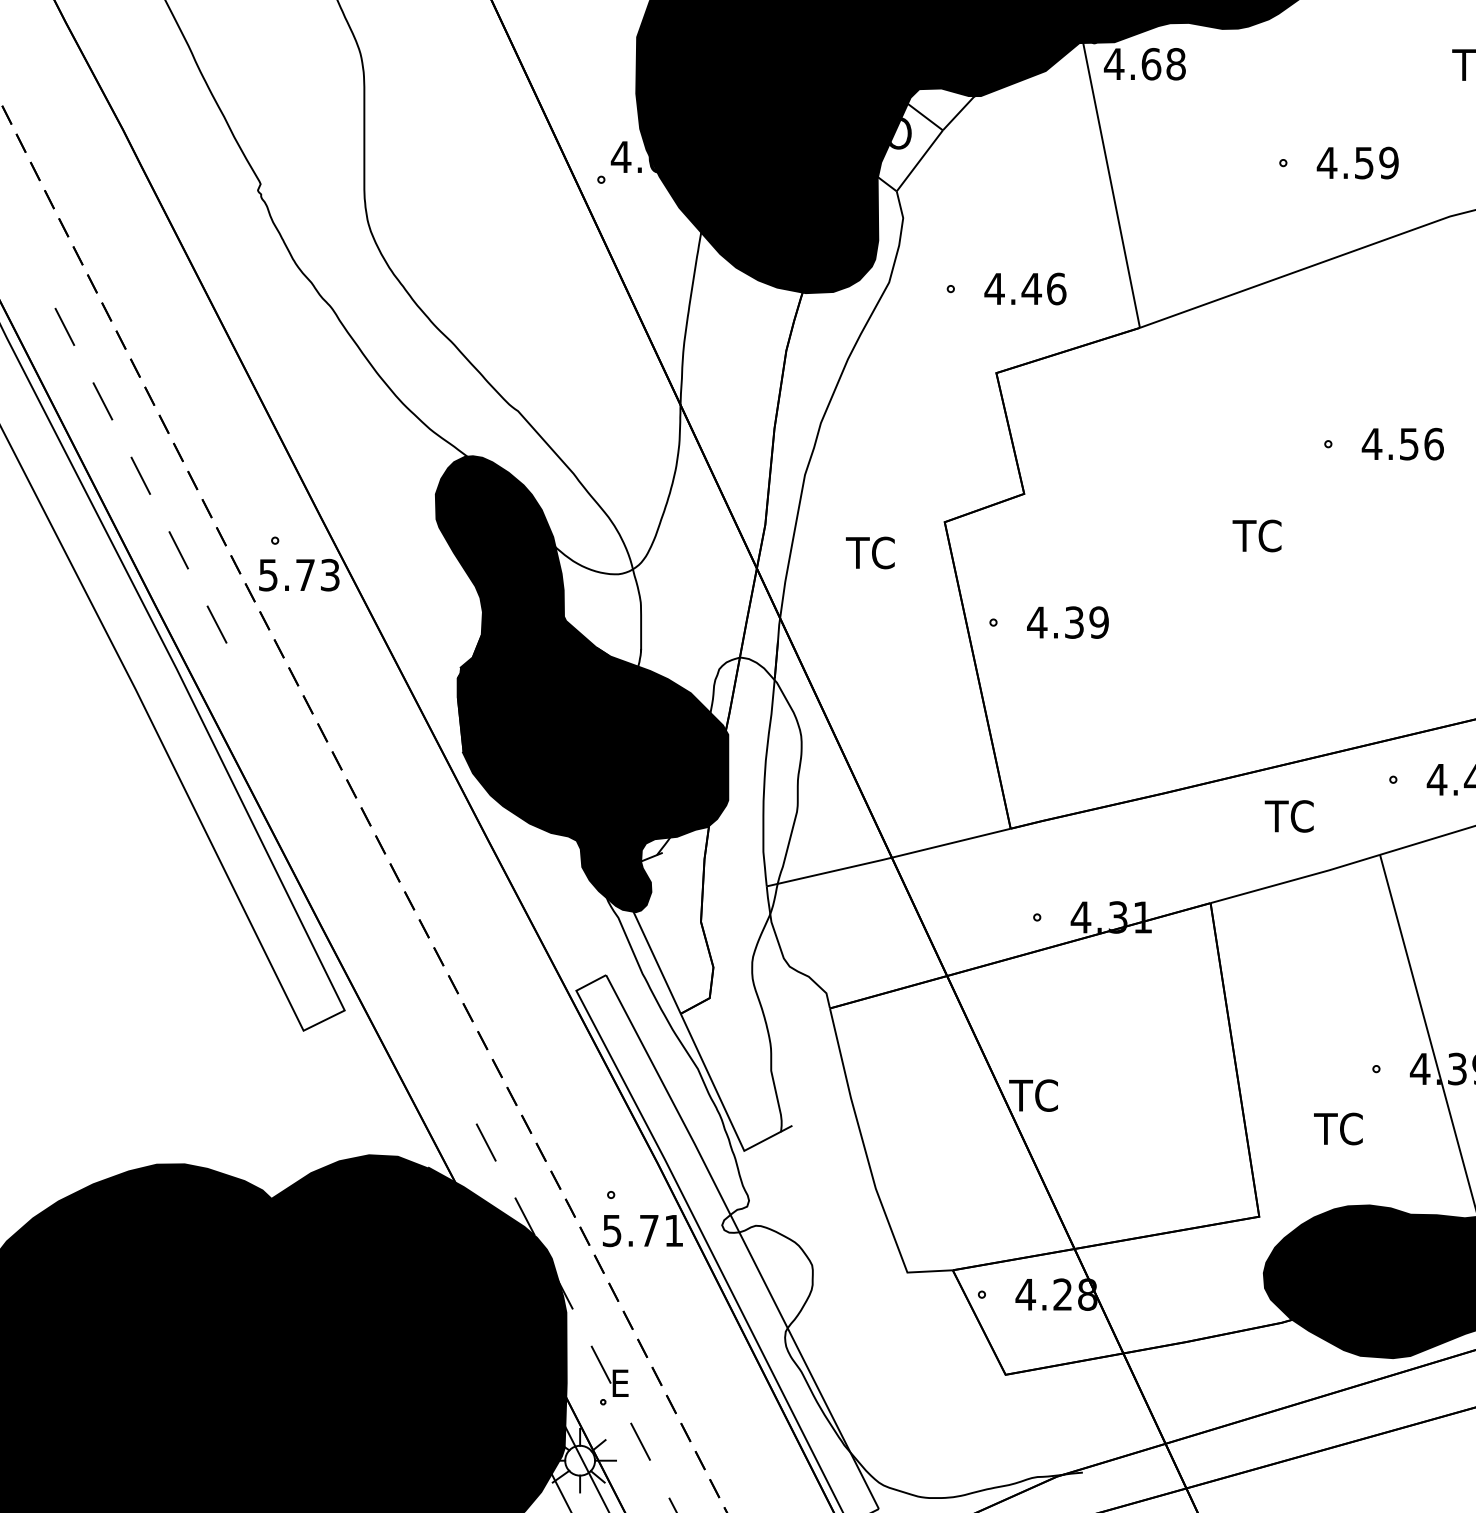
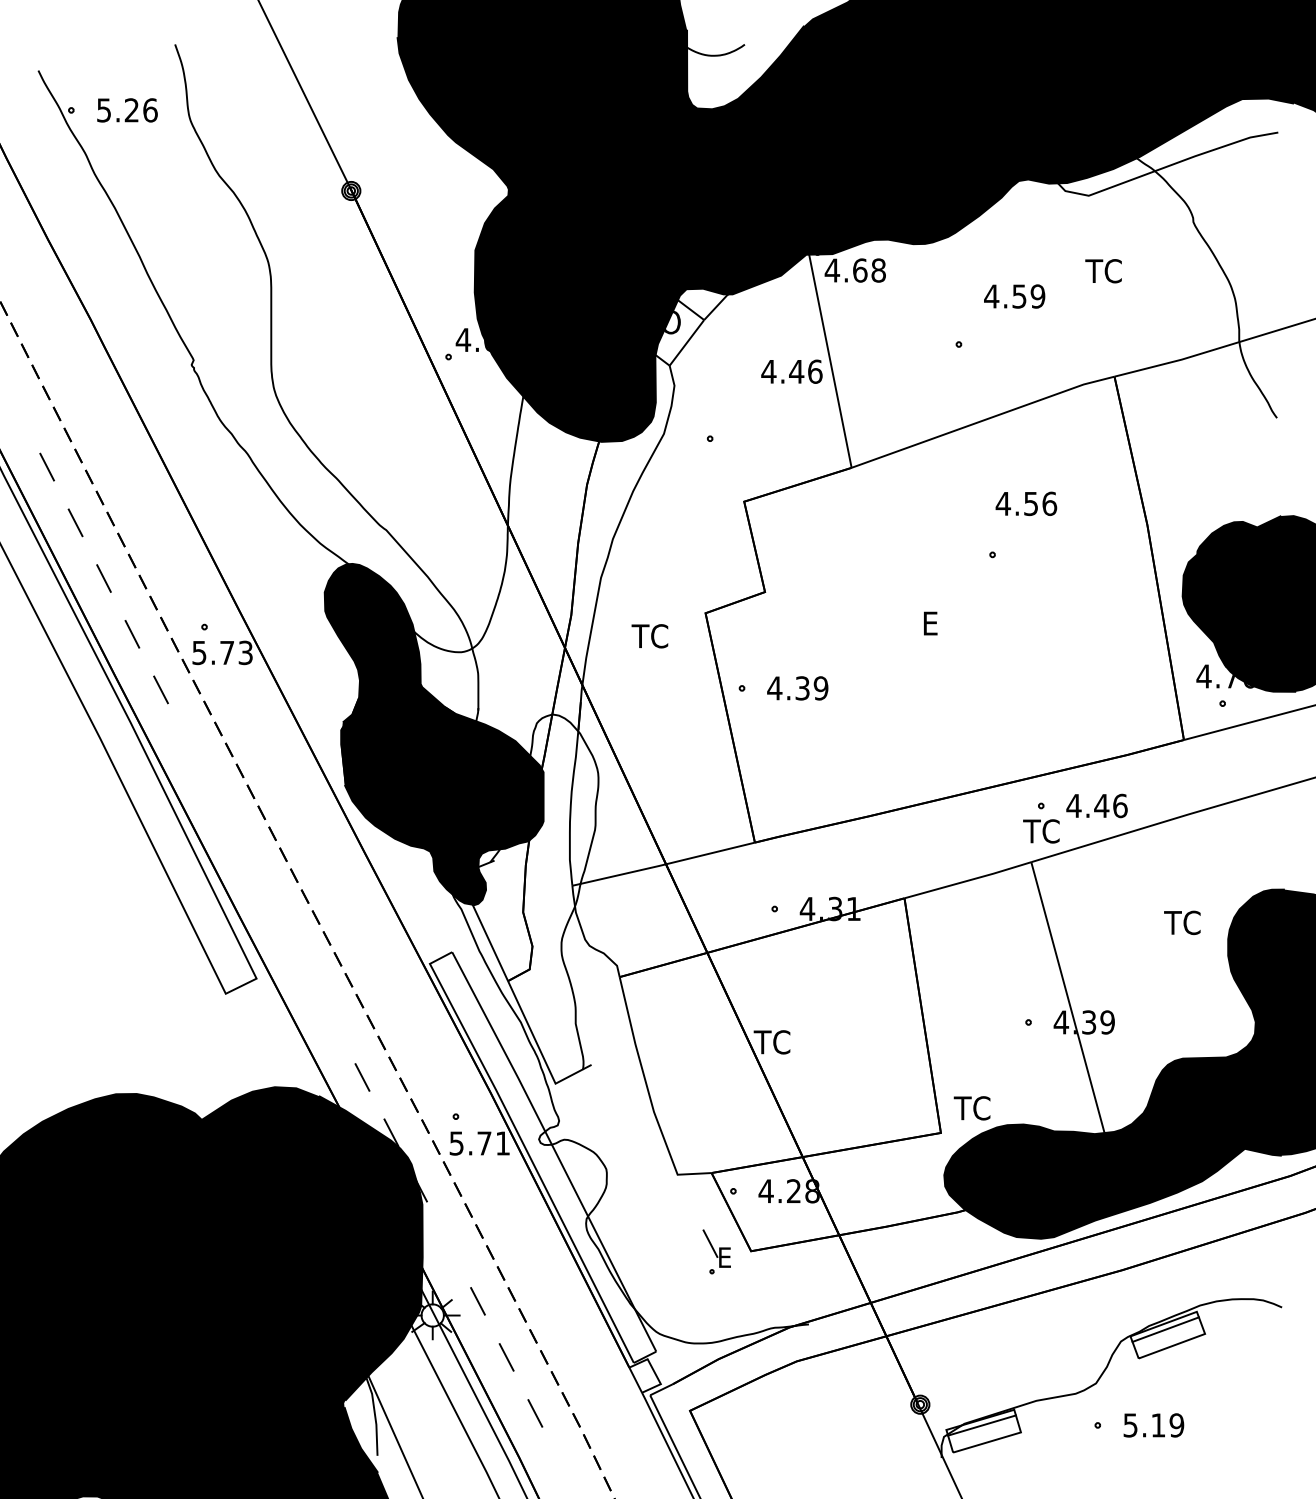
text: (1357, 163) -> (1014, 296), moved
text: (1024, 288) -> (791, 371), moved
text: (1403, 443) -> (1026, 503), moved
text: (1257, 535) -> (939, 623), TC -> E
text: (1289, 816) -> (1041, 831), moved
text: (1337, 1129) -> (971, 1108), moved
part: (609, 1375) -> (716, 1251), moved

